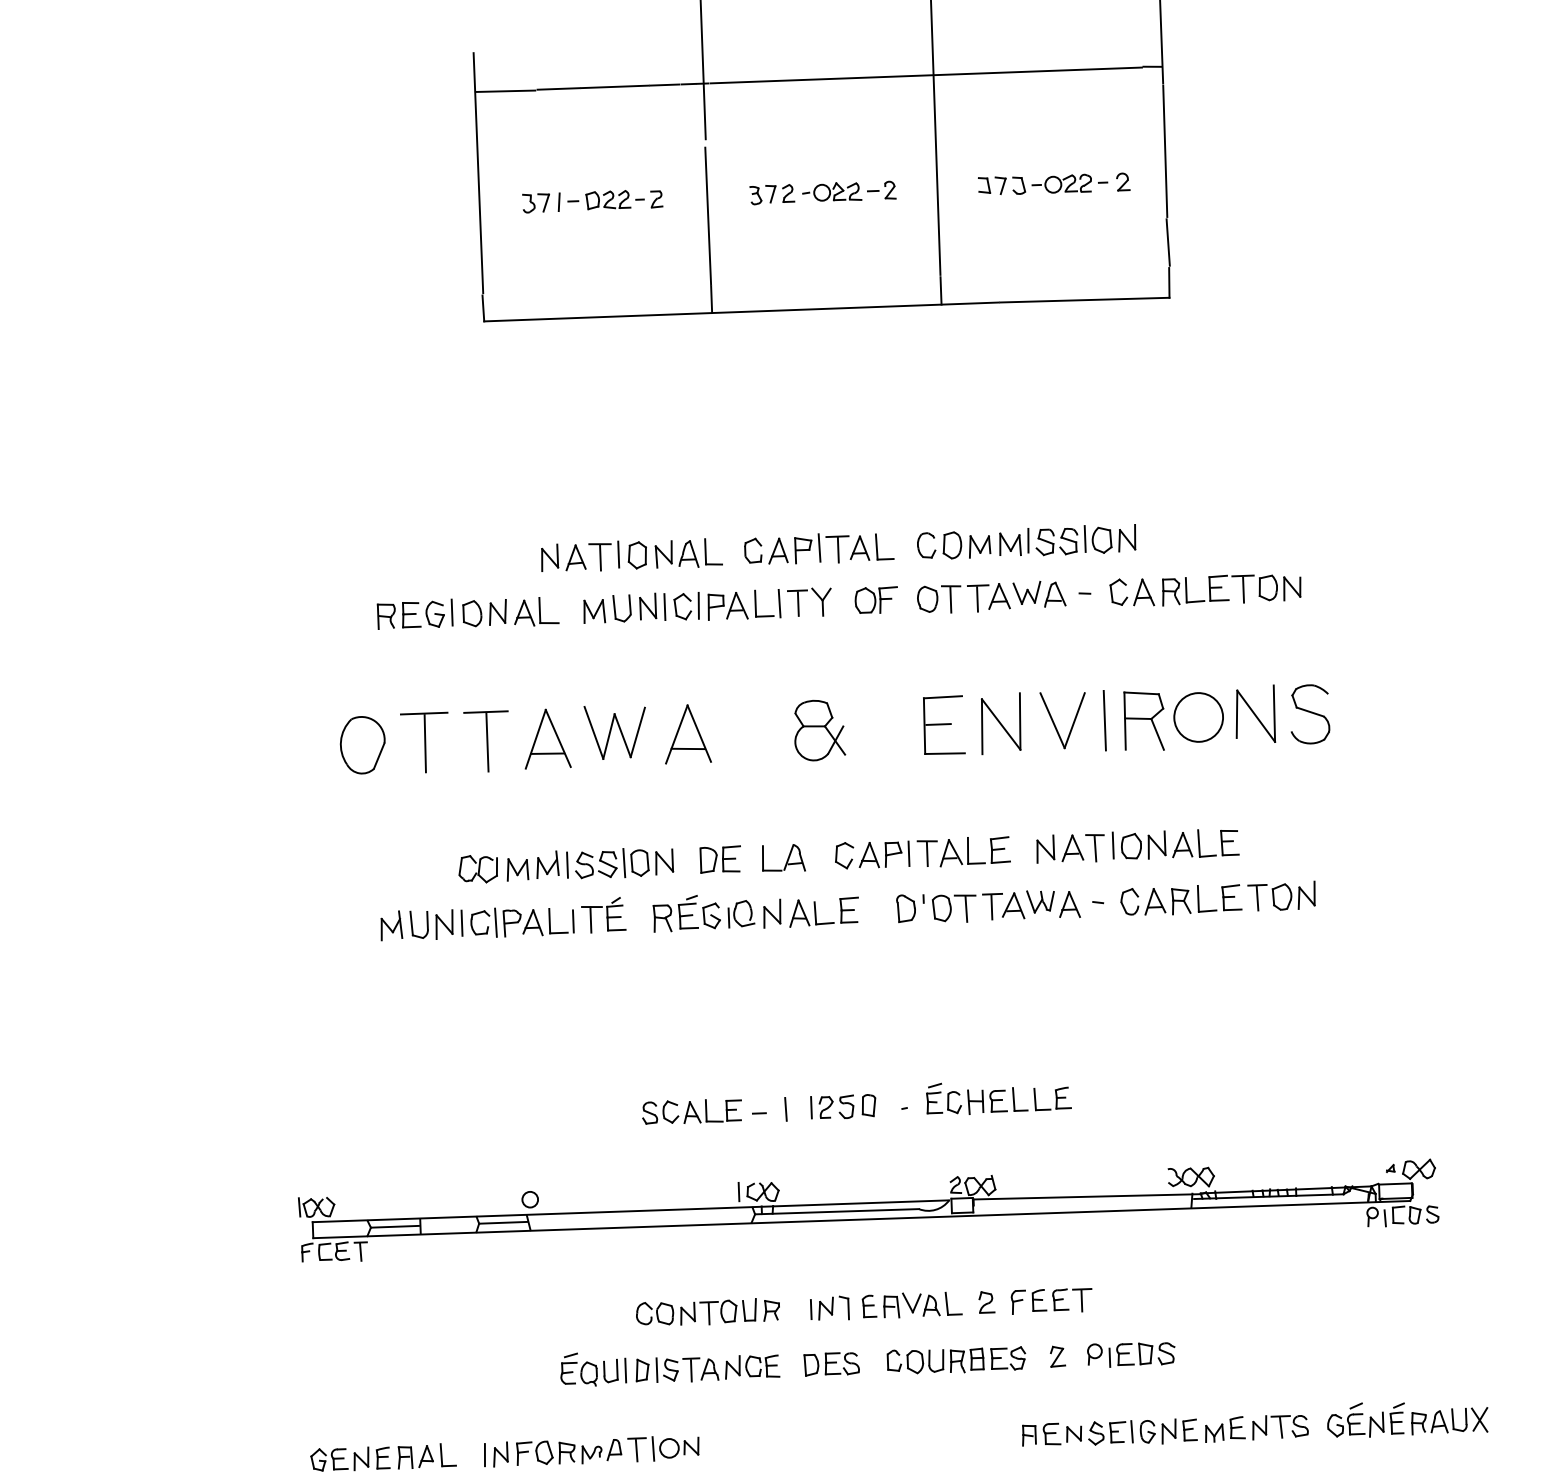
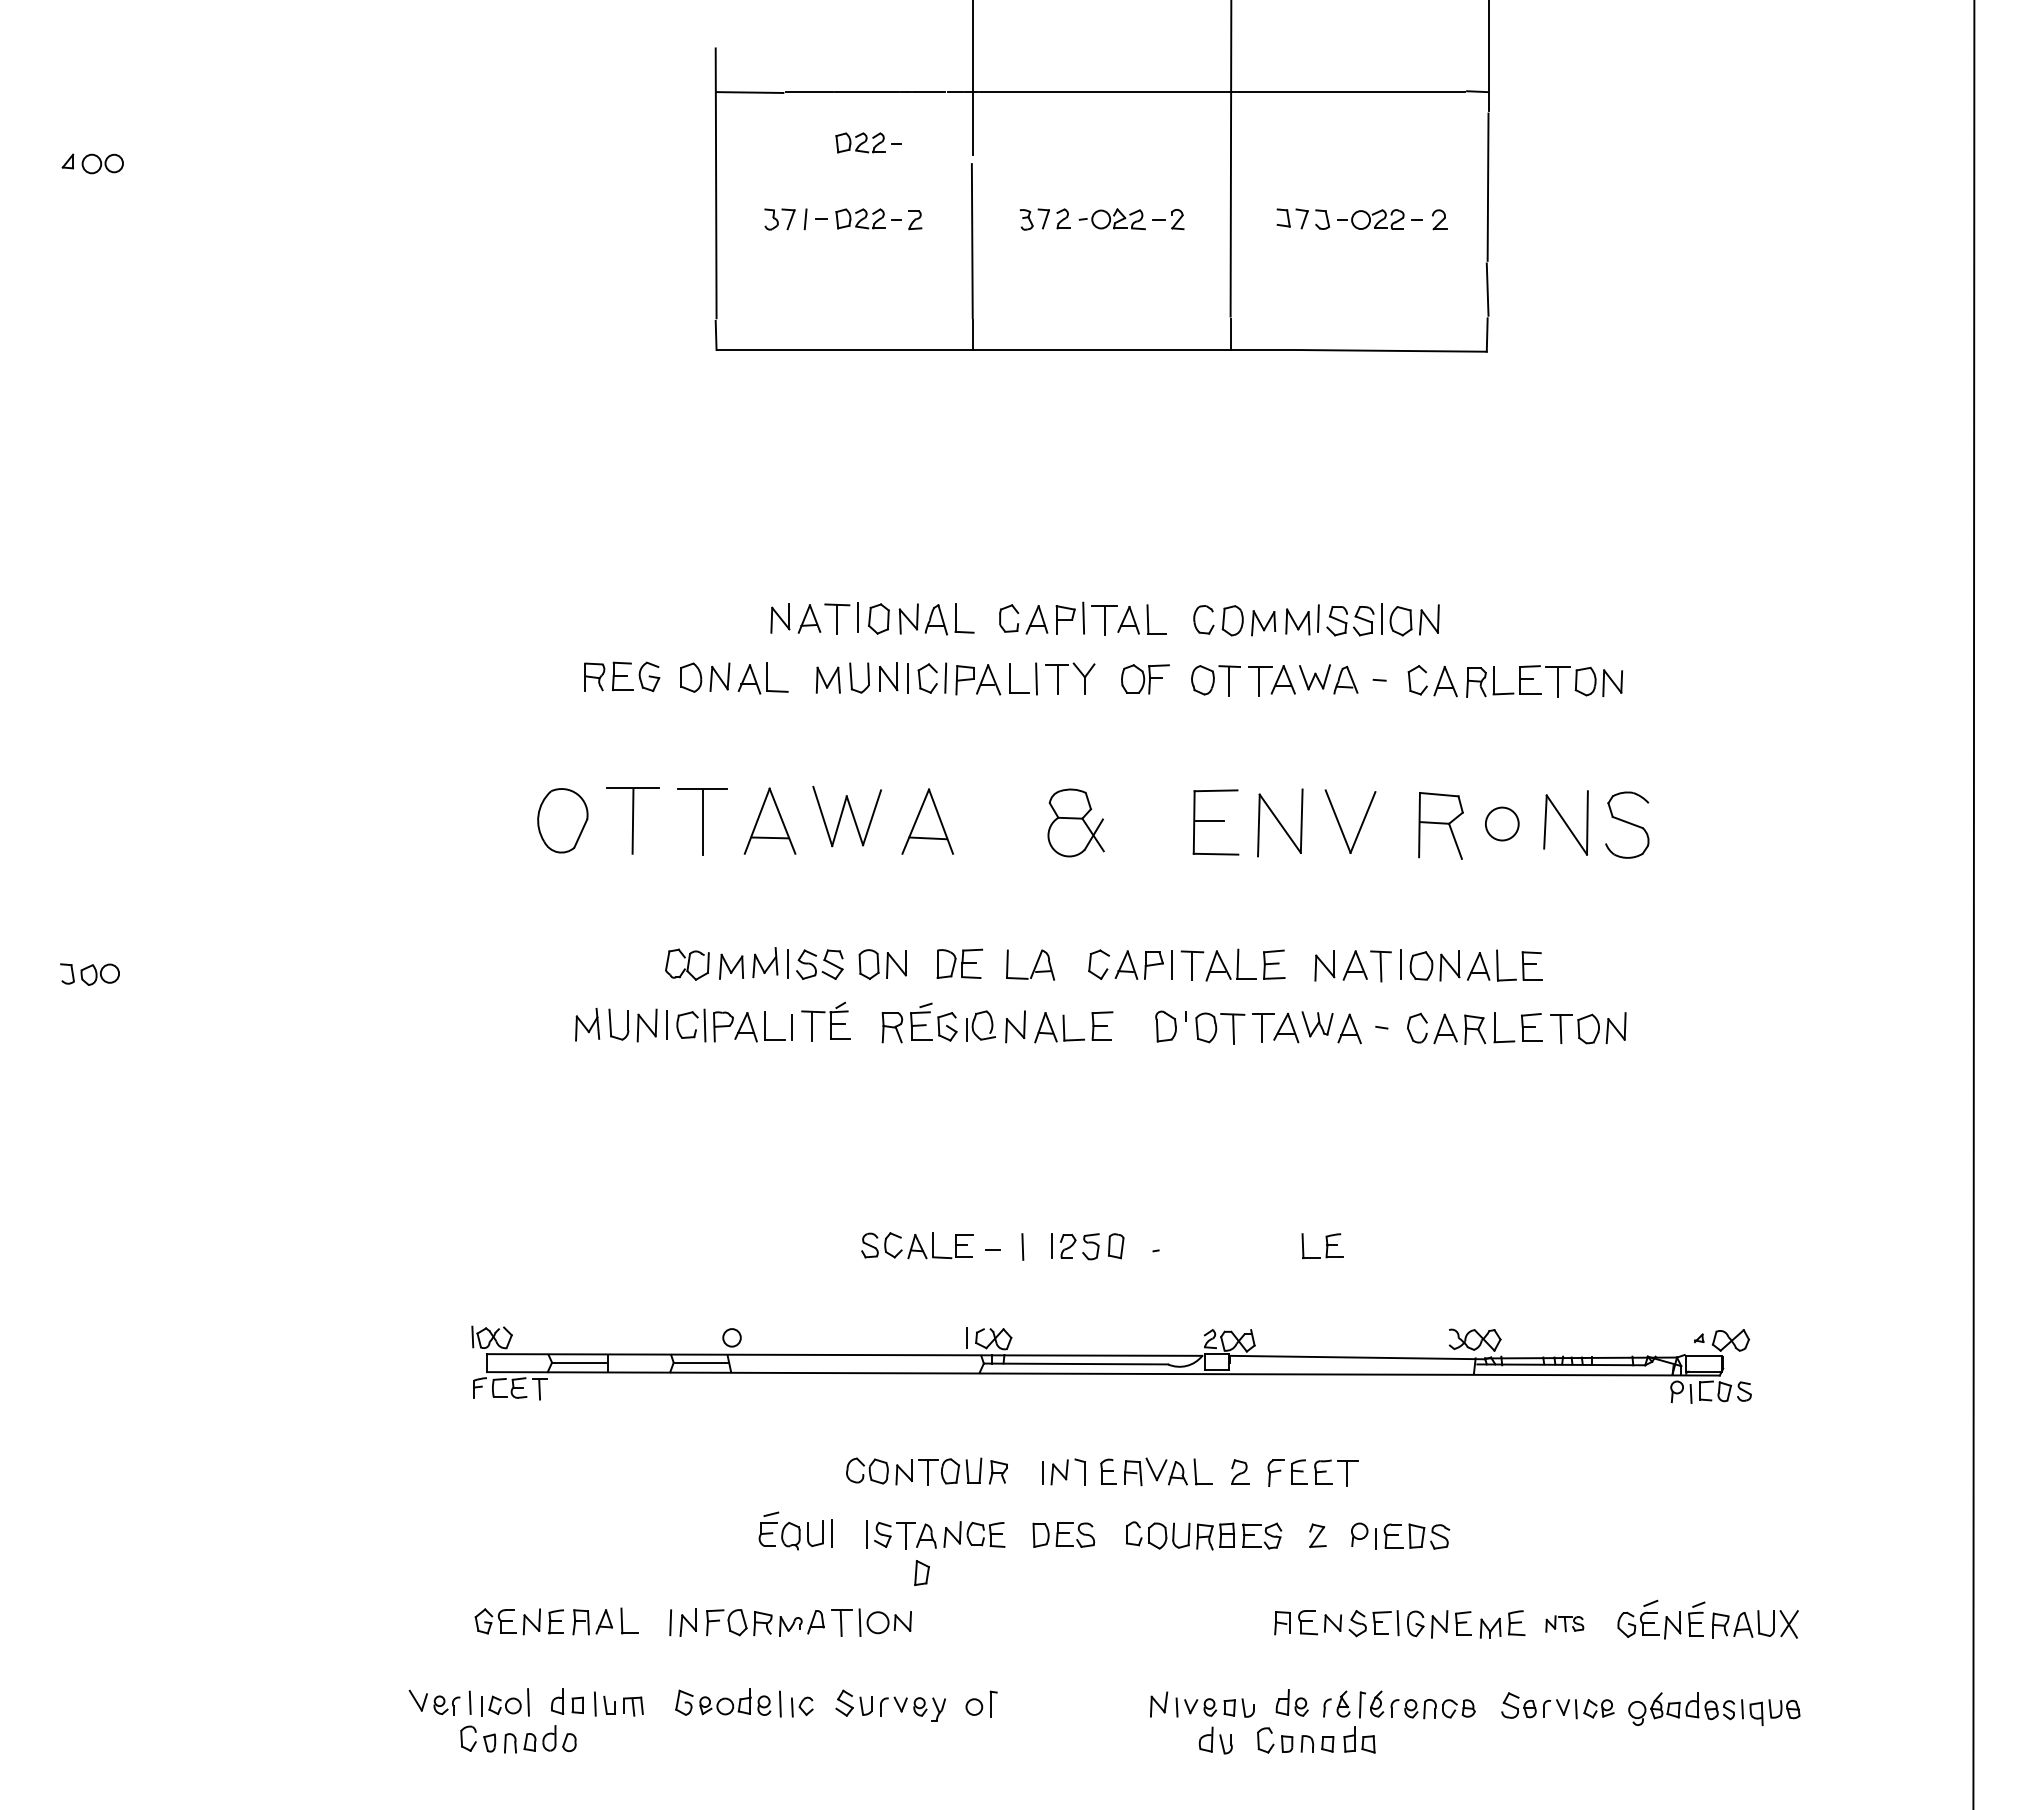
part: (612, 131) -> (868, 142), added
line: (452, 612) -> (668, 675), removed
circle: (1197, 717) -> (1501, 823), size x0.6
line: (1104, 720) -> (1396, 823), removed
line: (624, 862) -> (851, 963), removed
part: (976, 1097) -> (1237, 1241), removed
part: (641, 1369) -> (921, 1572), moved
part: (1280, 1426) -> (1564, 1623), size x0.6

